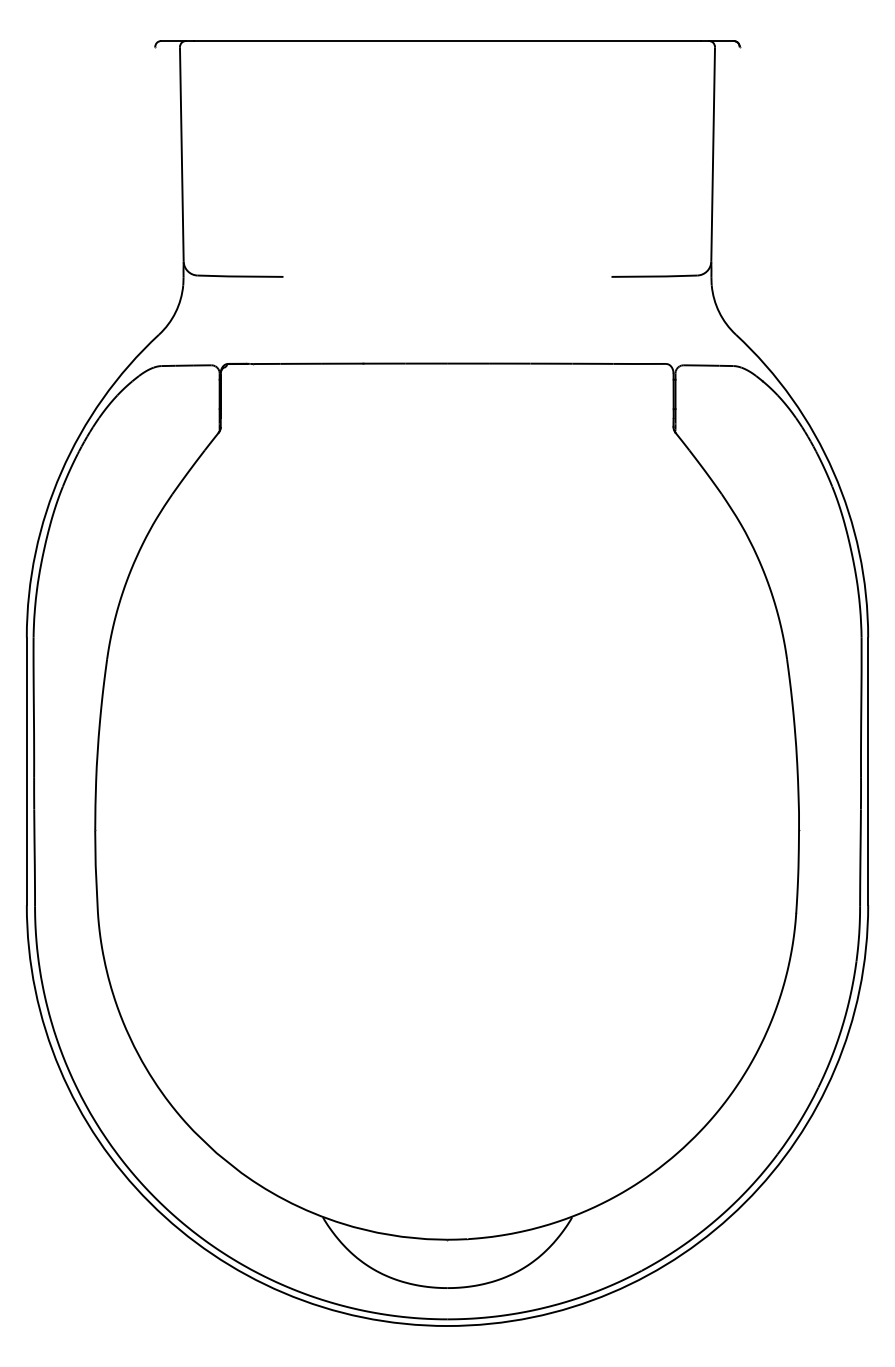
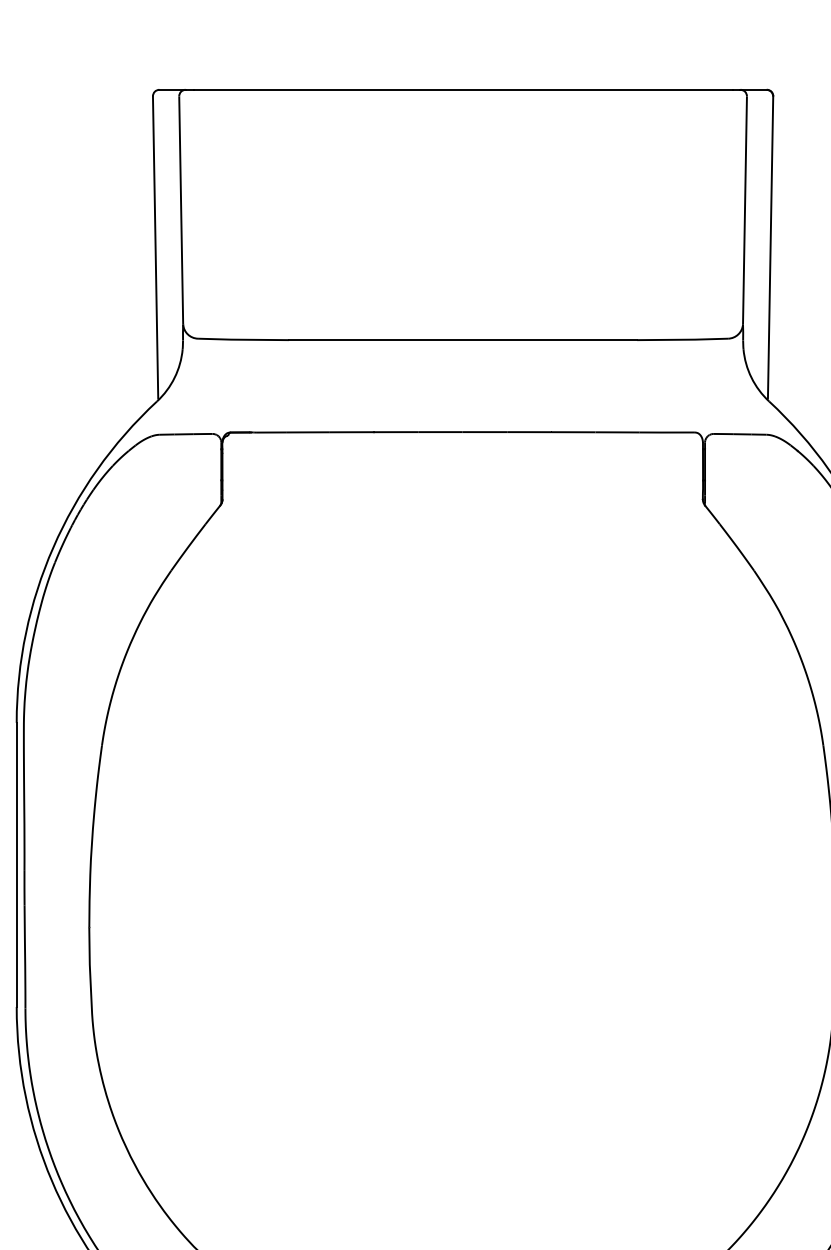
line: (157, 189) -> (155, 247), added
line: (736, 189) -> (769, 247), added
line: (447, 276) -> (463, 339), added

